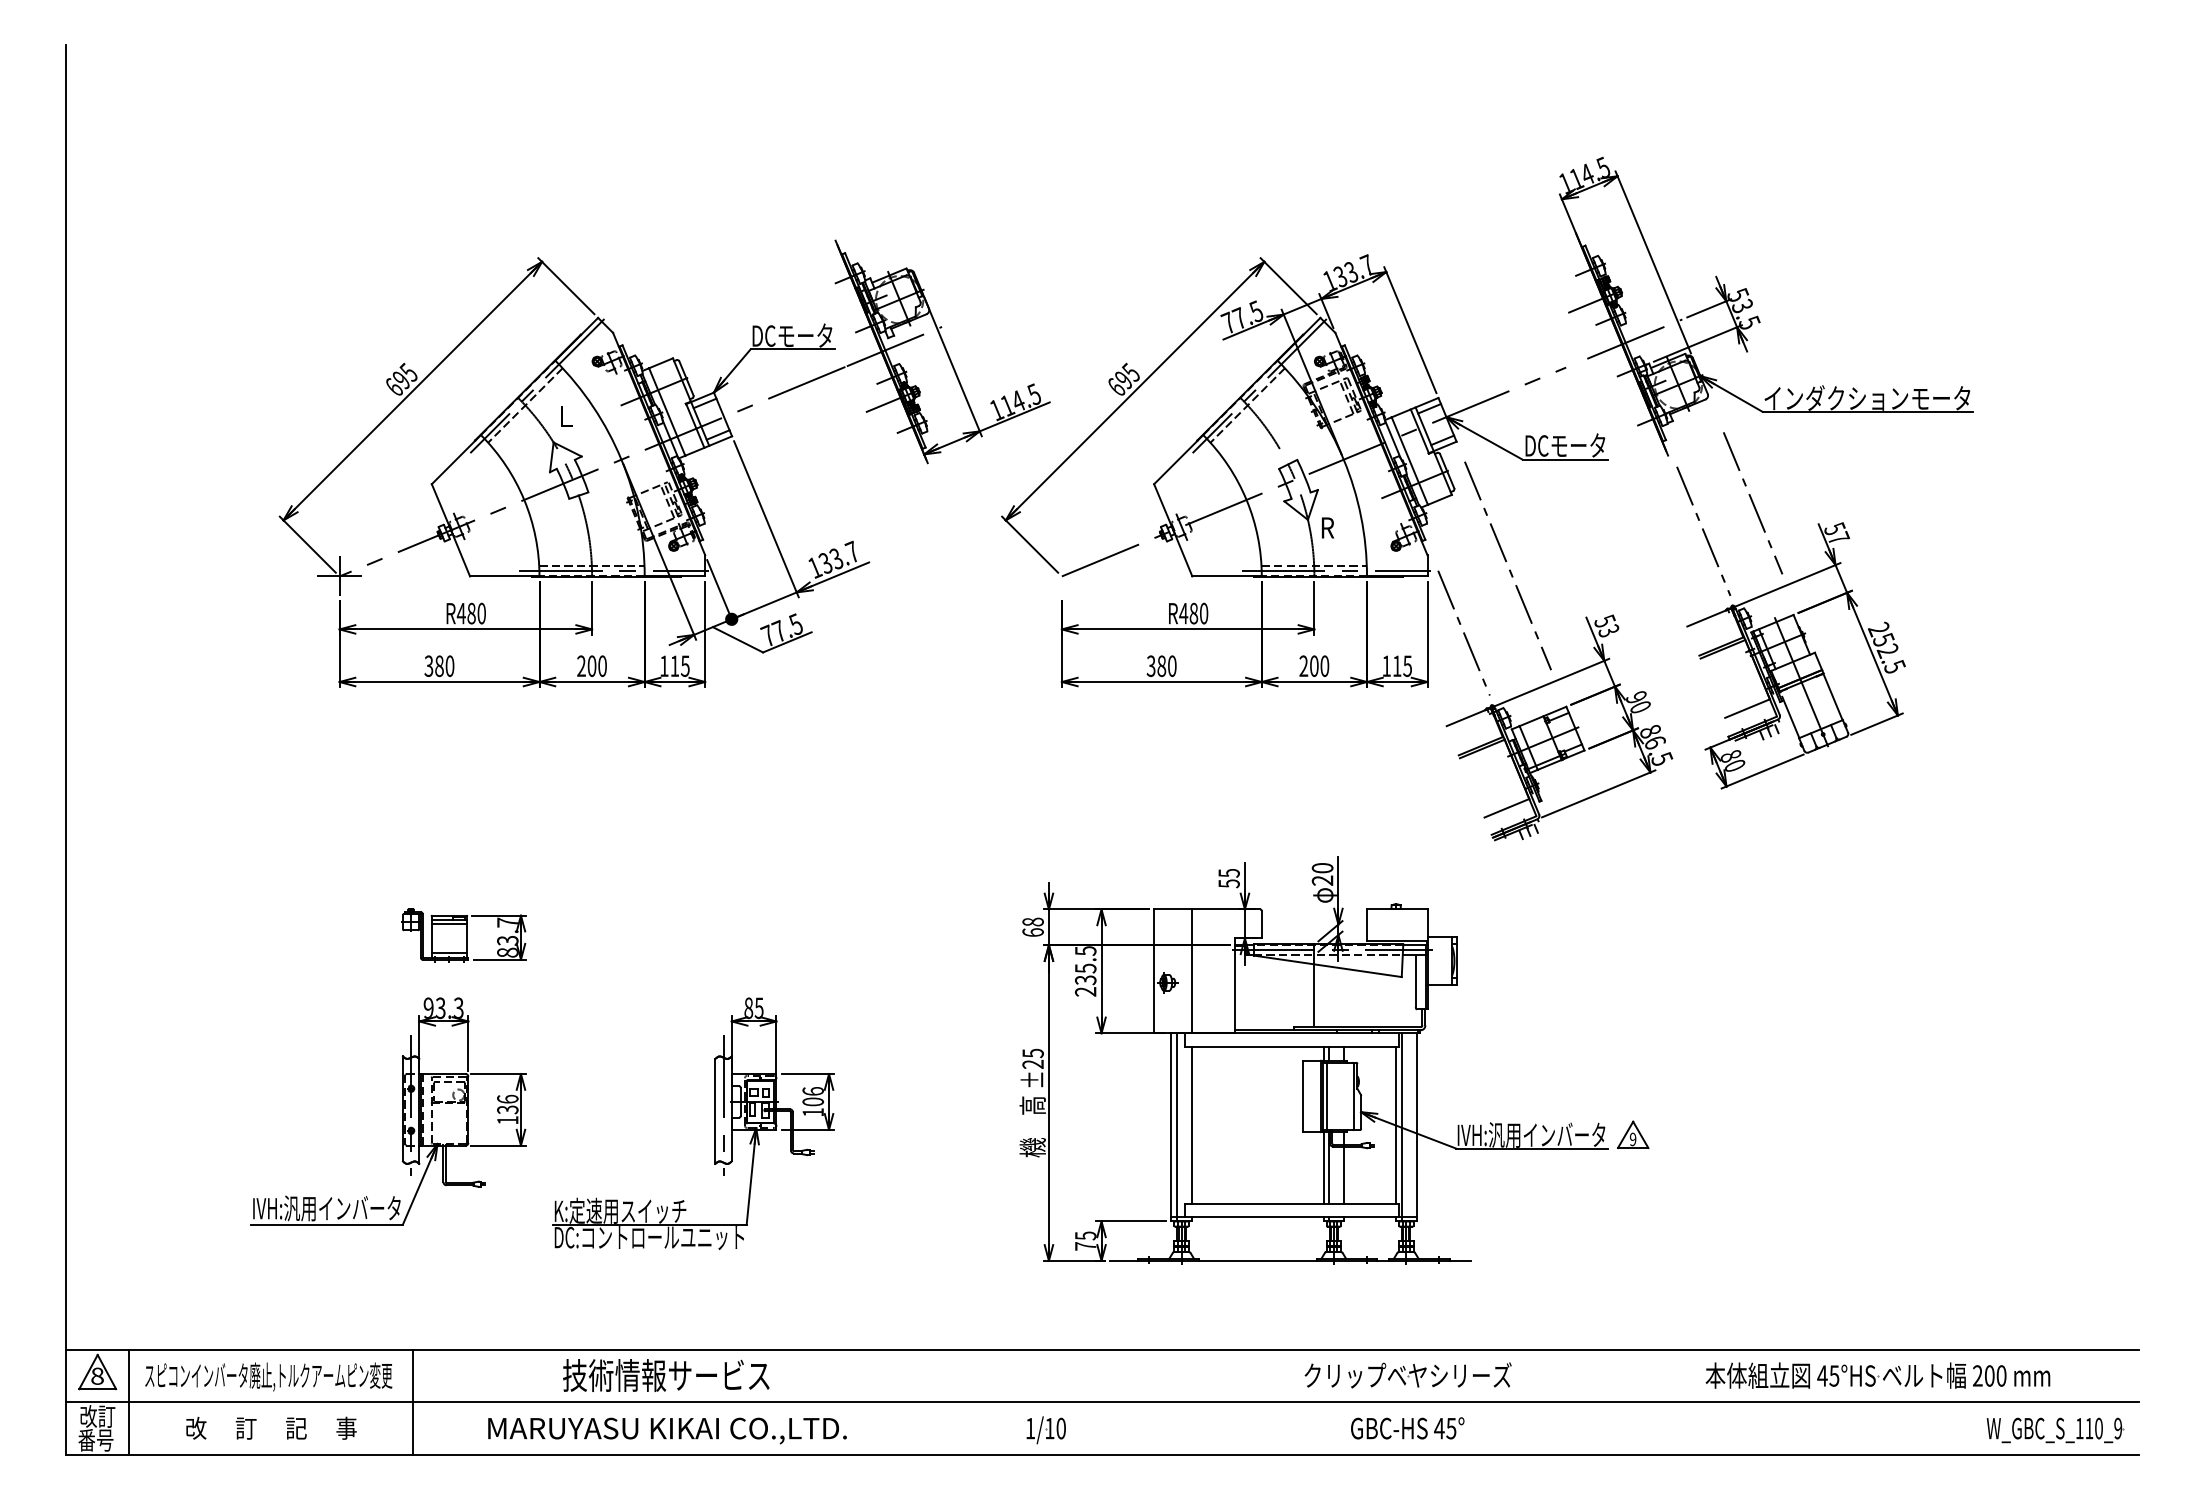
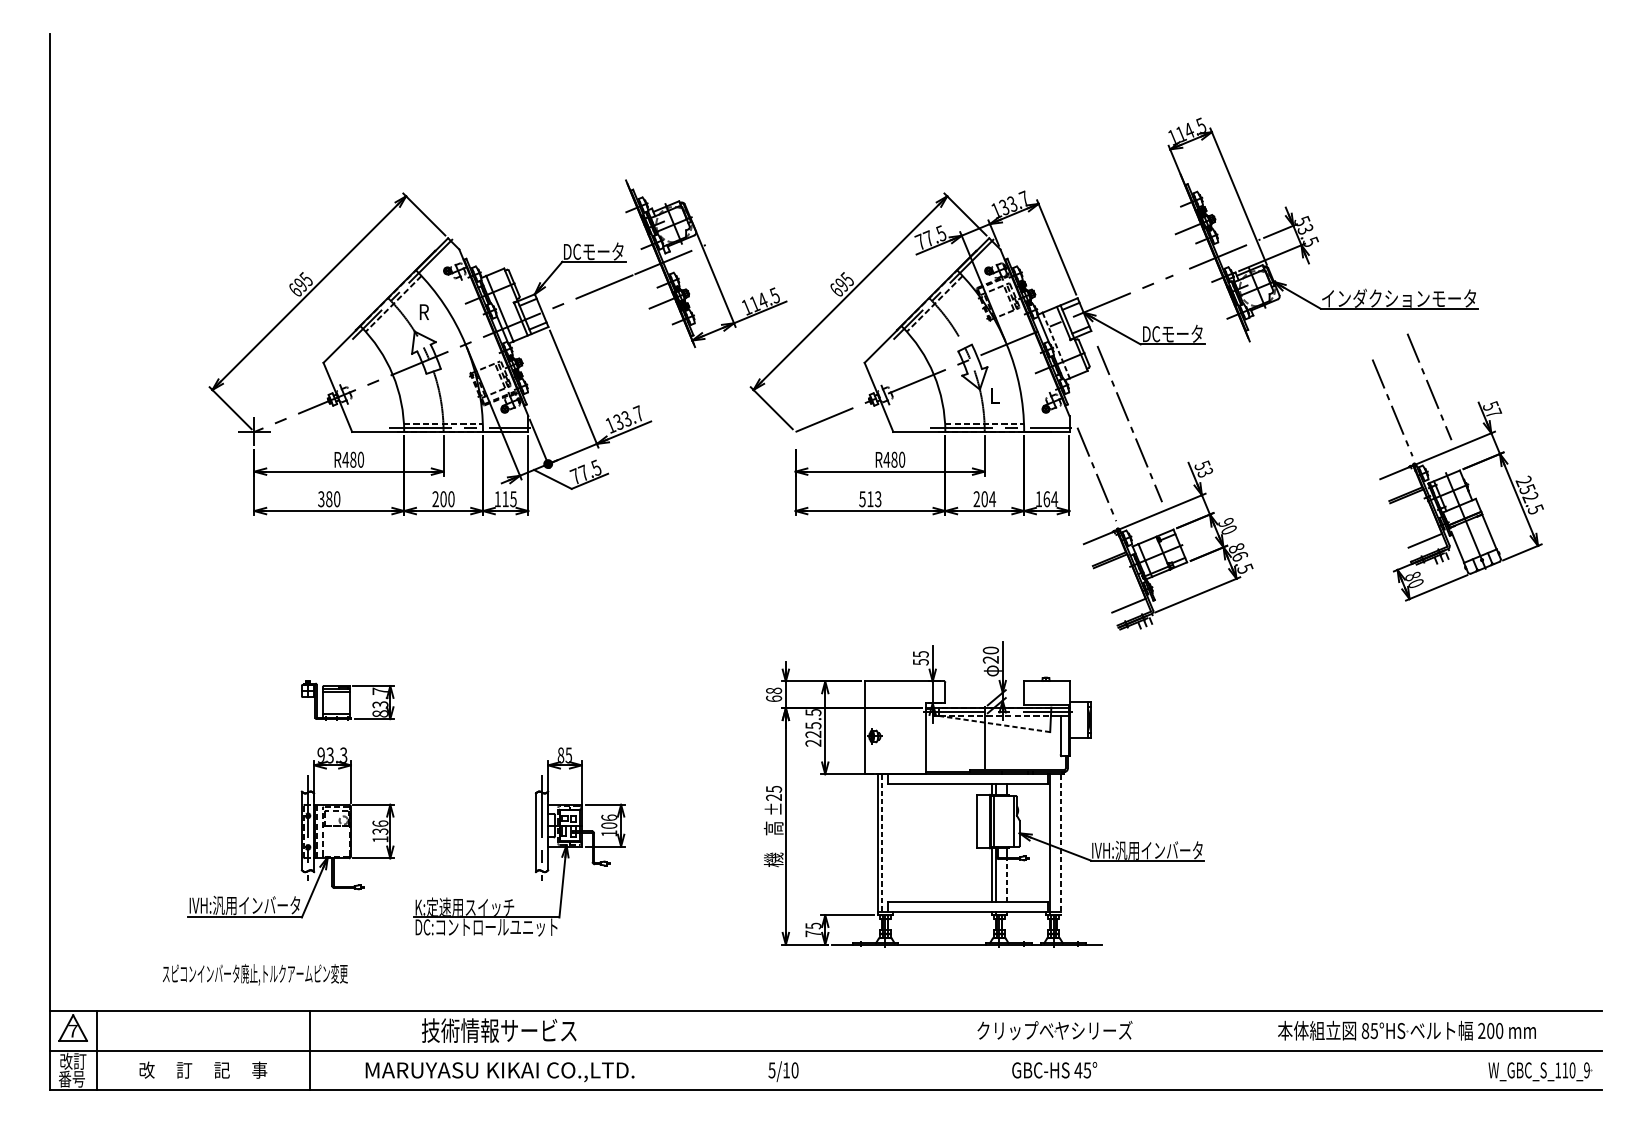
text: (566, 416) -> (424, 312), L -> R
line: (1410, 461) -> (1056, 345), solid -> dashed
text: (1327, 527) -> (994, 395), R -> L
part: (1790, 610) -> (1457, 467), moved
text: (1324, 665) -> (992, 498), 200 -> 204
text: (1161, 666) -> (870, 499), 380 -> 513
text: (1402, 666) -> (1050, 499), 115 -> 164
line: (1327, 966) -> (994, 724), solid -> dashed
line: (1192, 971) -> (893, 727), removed
text: (1085, 980) -> (813, 734), 235.5 -> 225.5
line: (1191, 1124) -> (892, 842), removed
line: (1396, 1124) -> (1046, 842), removed
line: (1177, 1127) -> (882, 844), solid -> dashed
line: (1416, 1127) -> (1061, 844), solid -> dashed
part: (1633, 1134) -> (1223, 850), removed
line: (1344, 1174) -> (1007, 880), solid -> dashed
text: (97, 1375) -> (73, 1030), 8 -> 7
text: (1822, 1375) -> (1365, 1030), 45°HS -> 85°HS
text: (268, 1376) -> (255, 974), moved
text: (1030, 1428) -> (772, 1070), 1/10 -> 5/10

